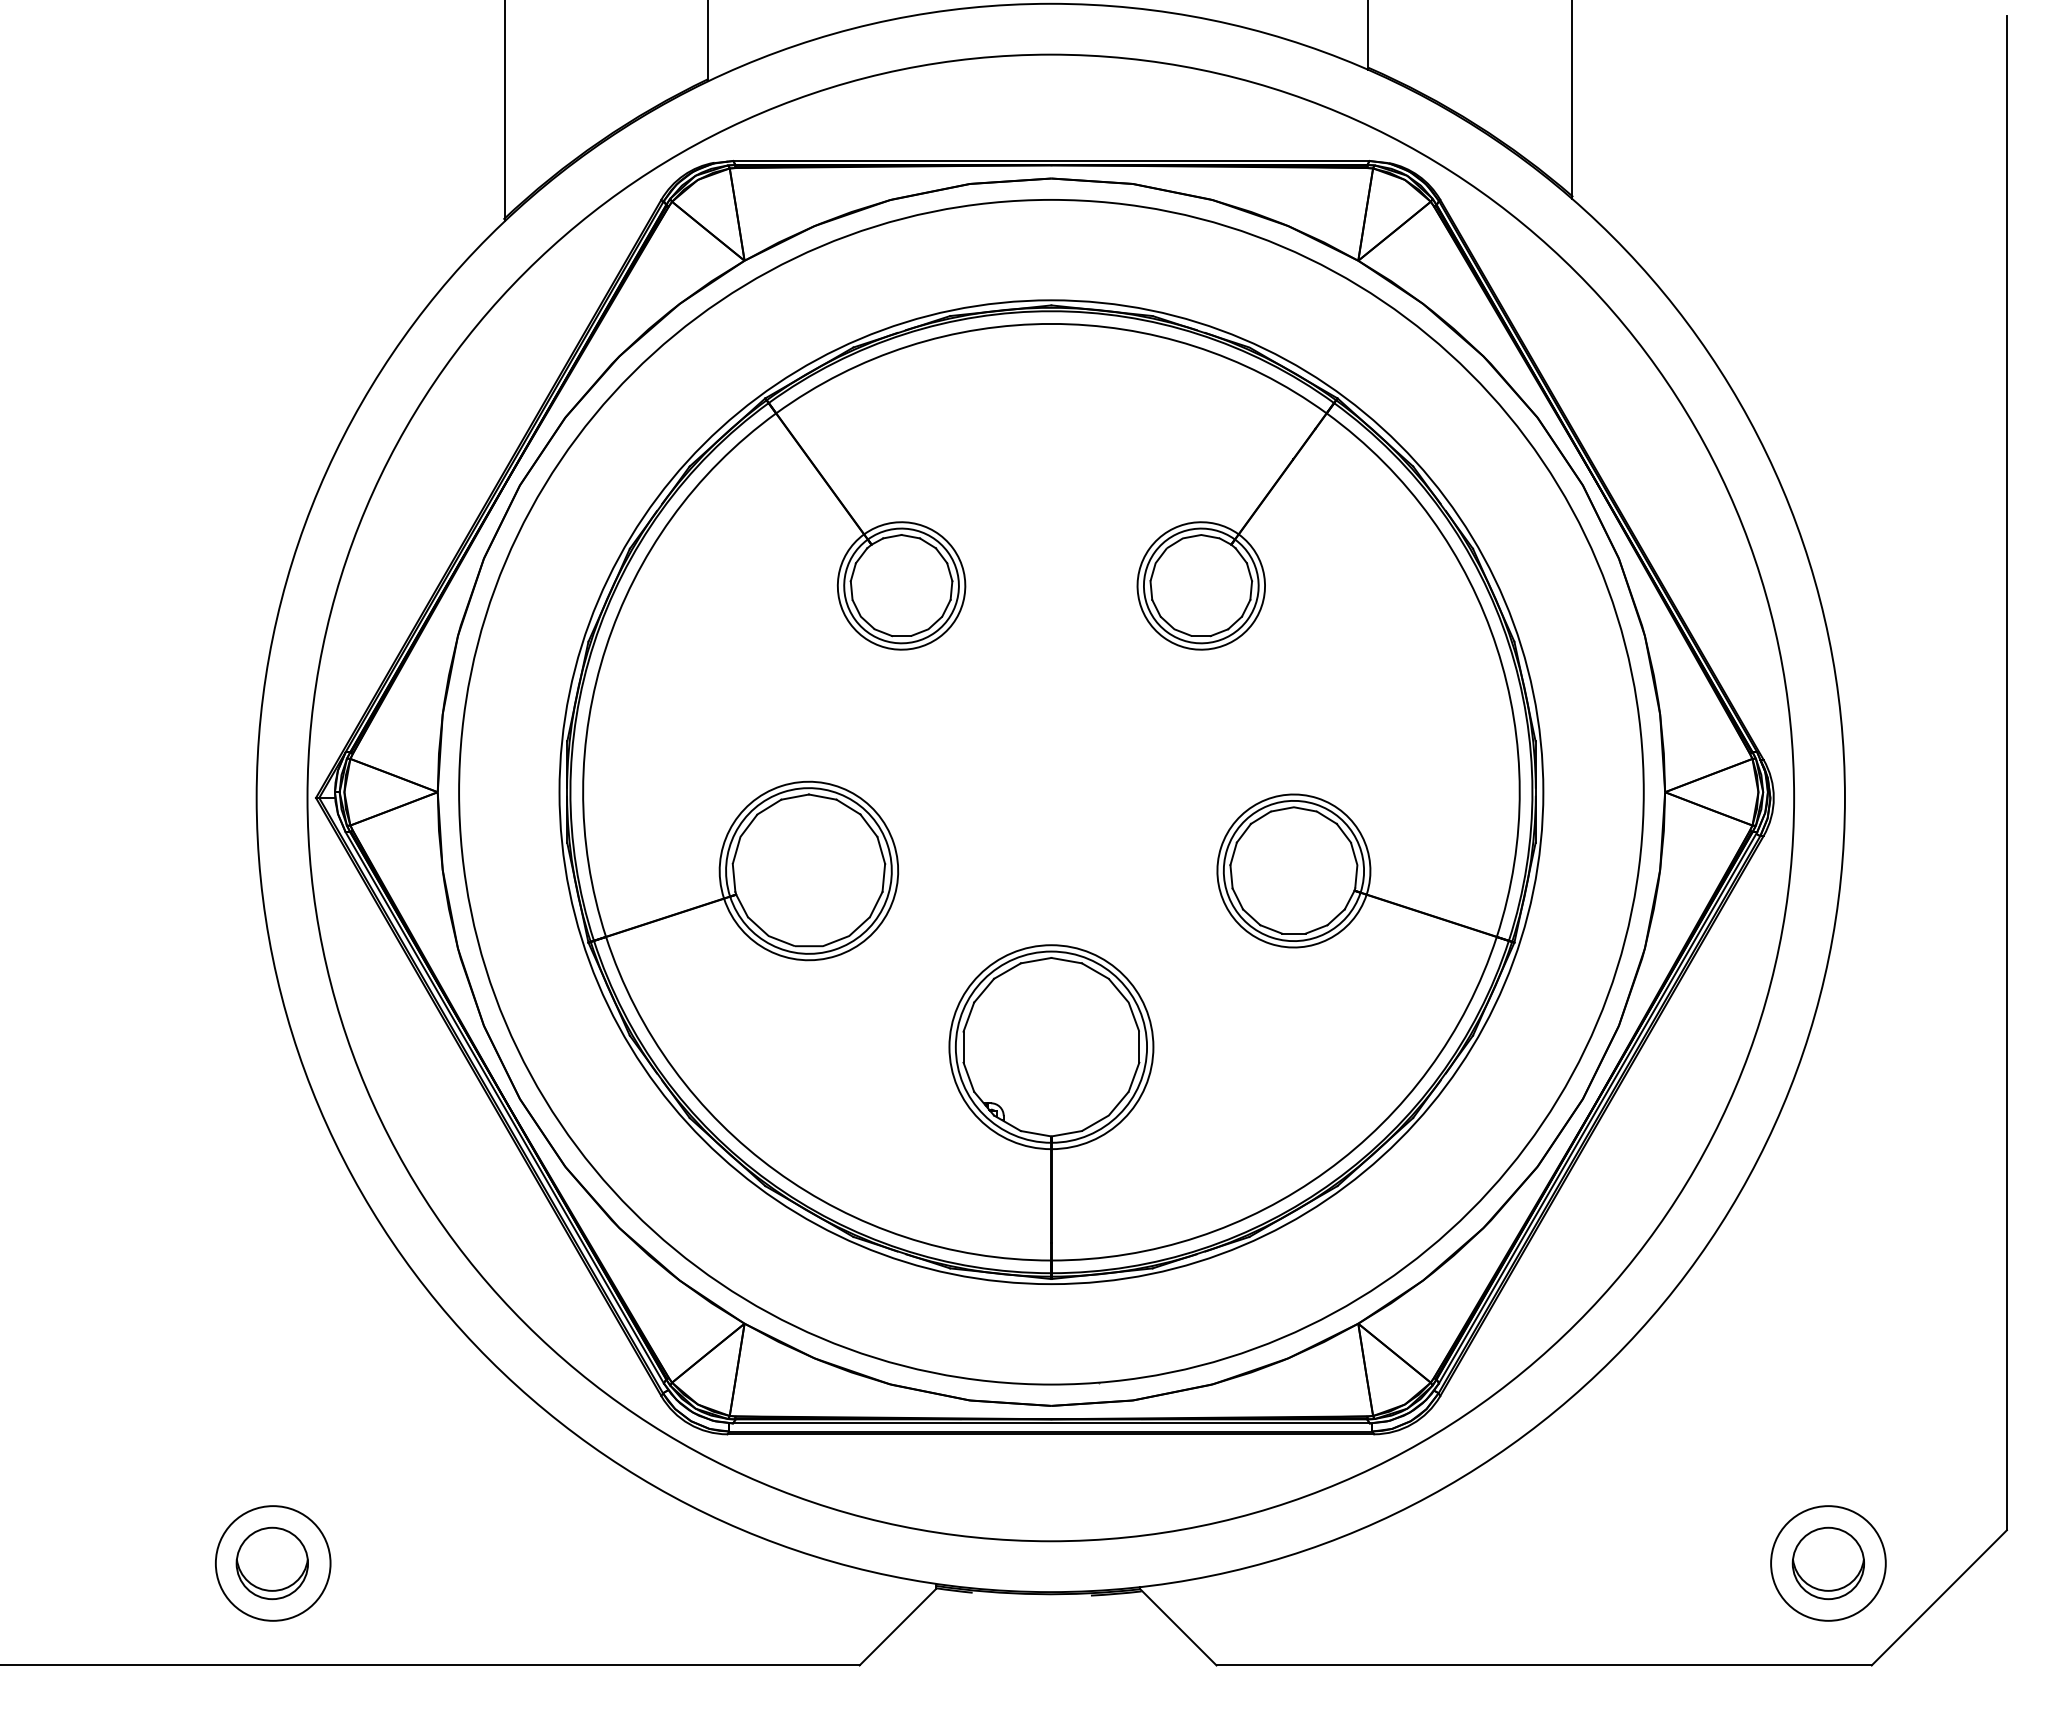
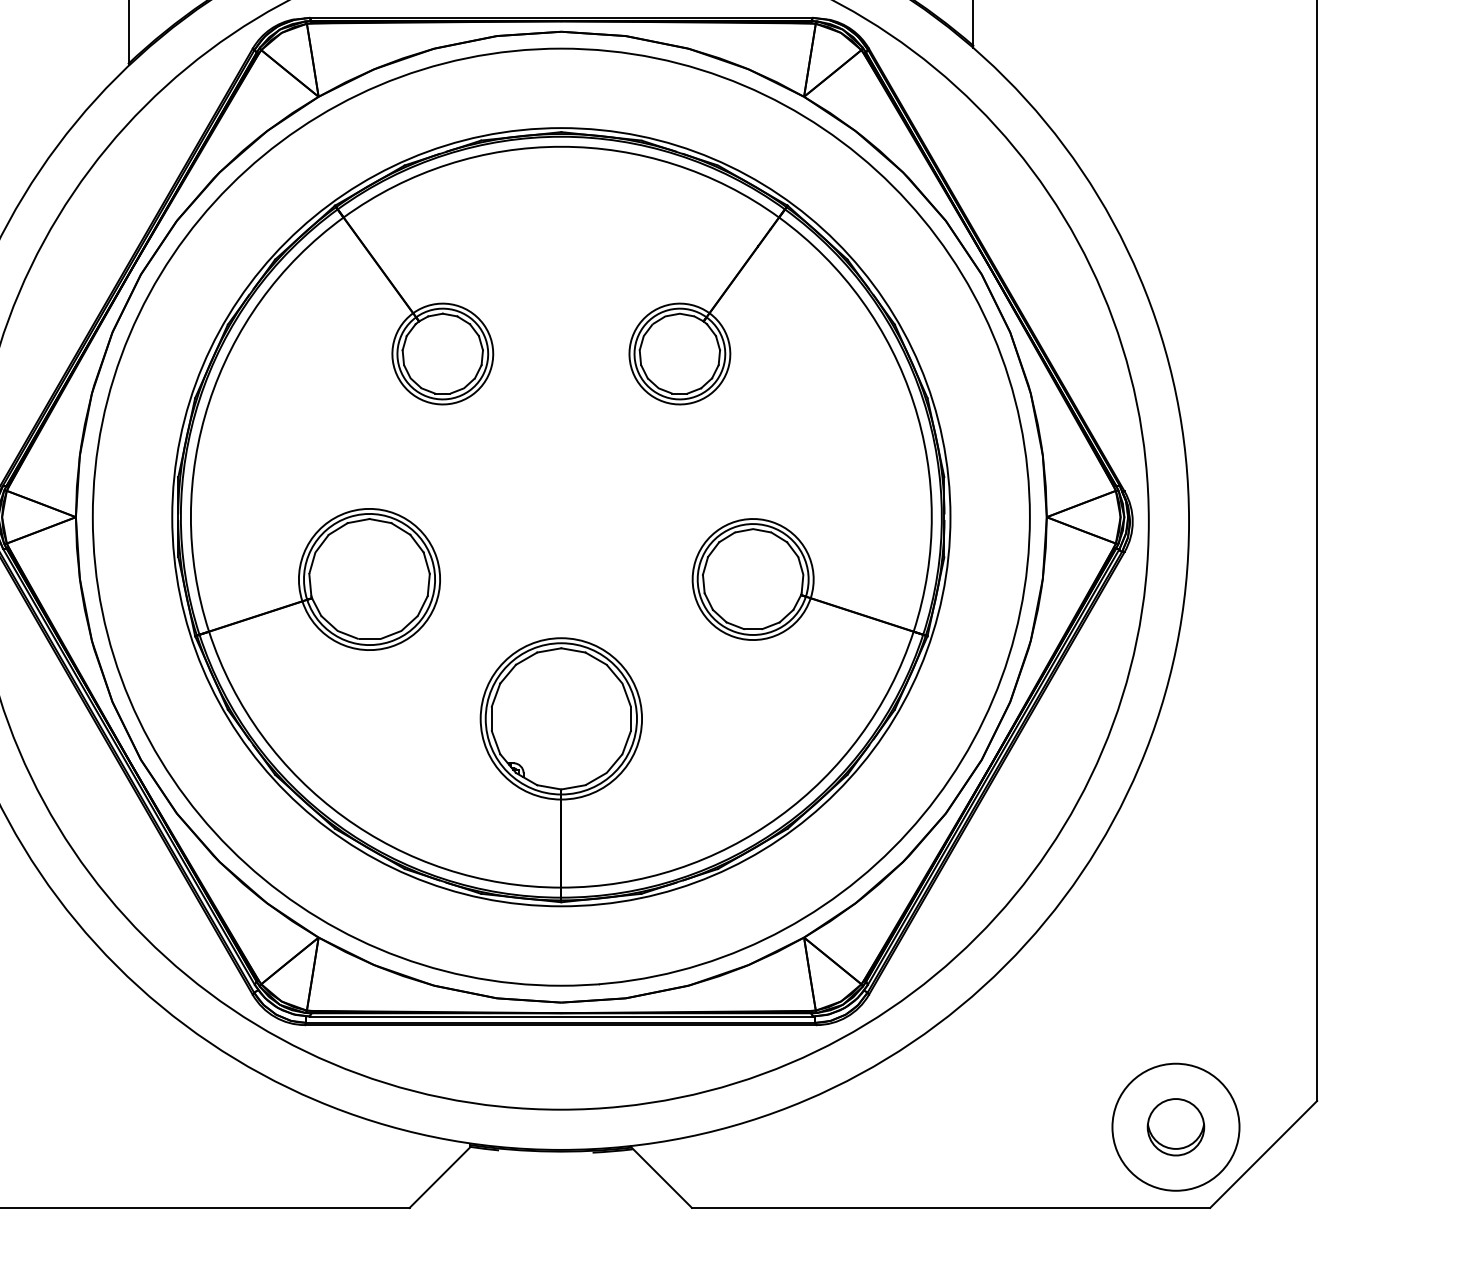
circle: (1828, 1563) -> (1176, 1127), size x1.4

